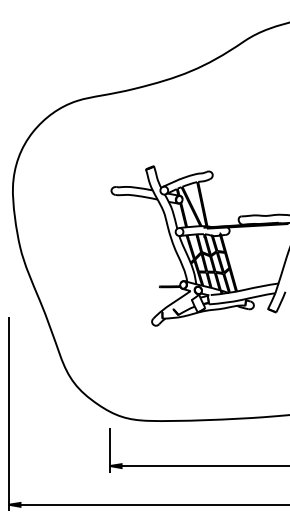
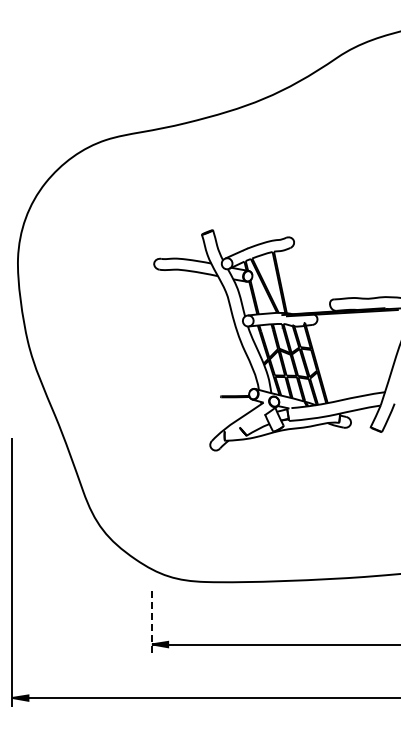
line: (109, 450) -> (151, 622), solid -> dashed

